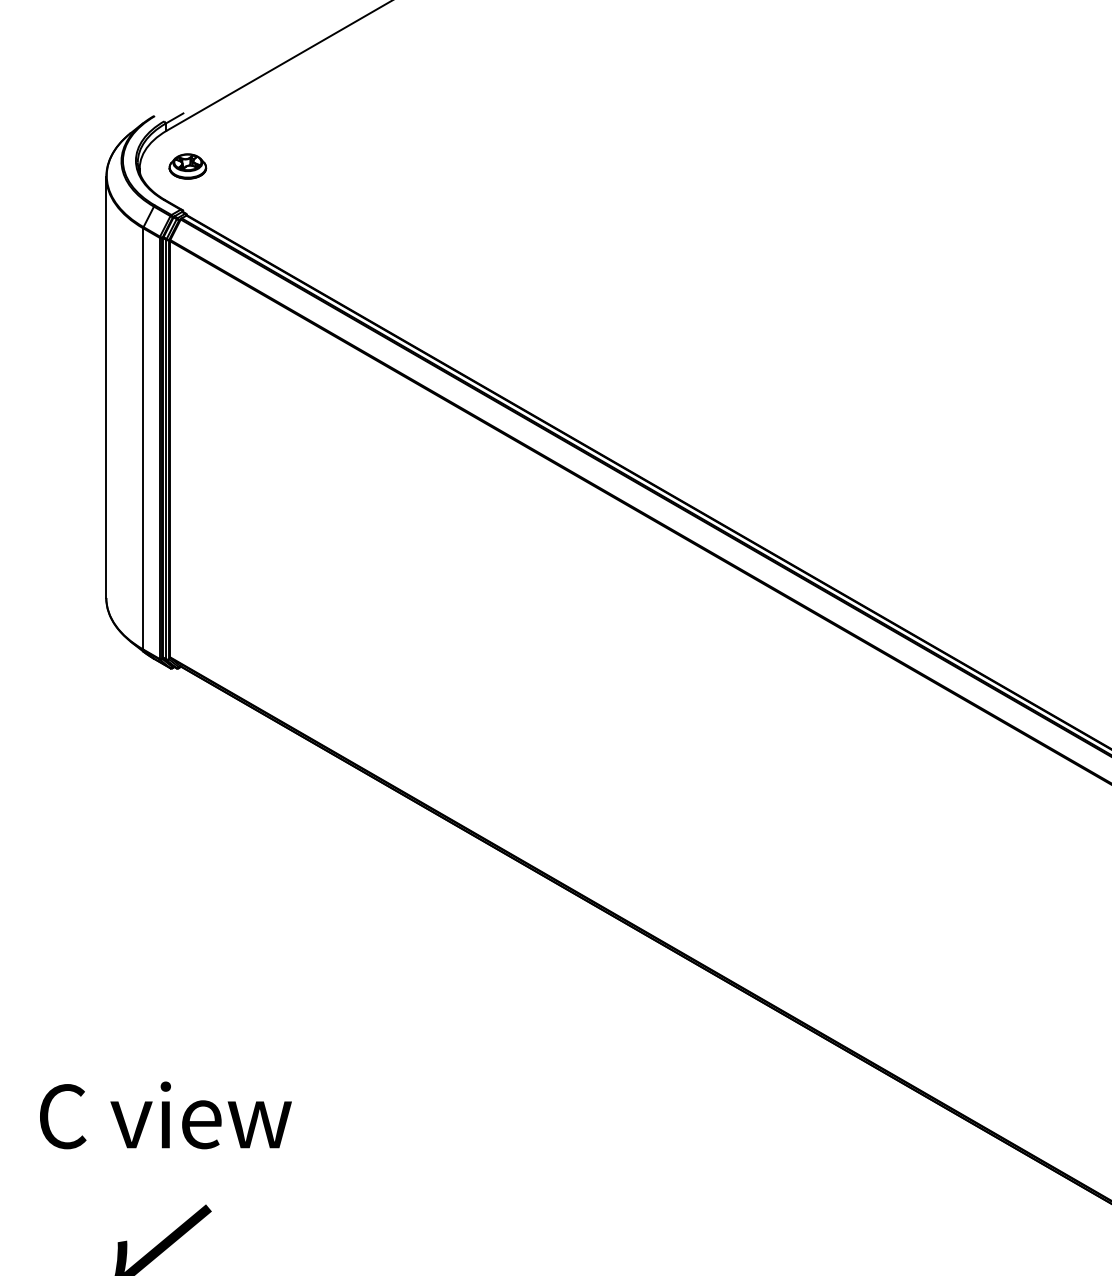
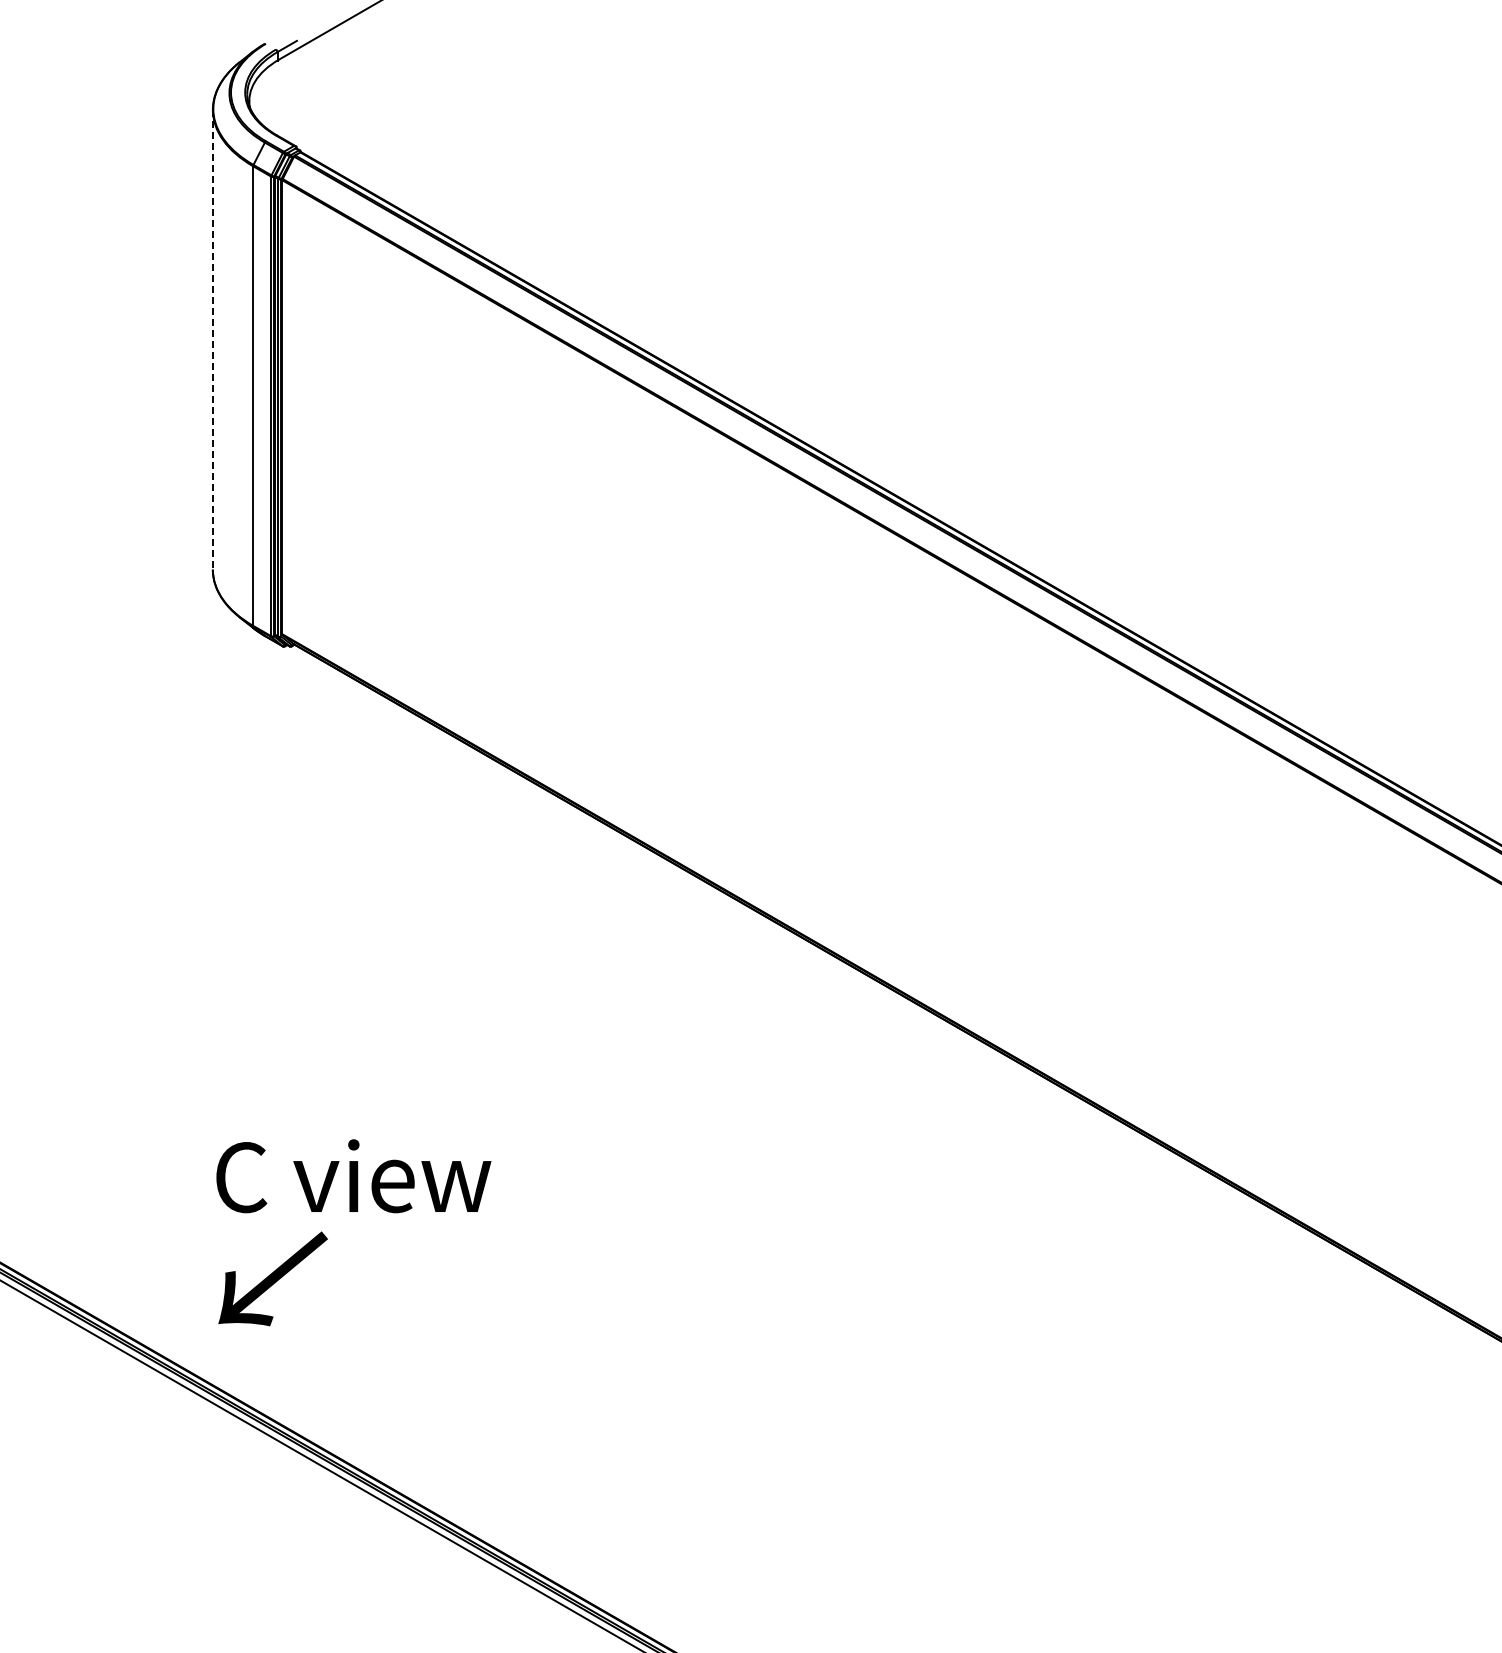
part: (187, 166) -> (301, 98), removed
line: (105, 387) -> (212, 339), solid -> dashed
text: (165, 1115) -> (353, 1176), moved

